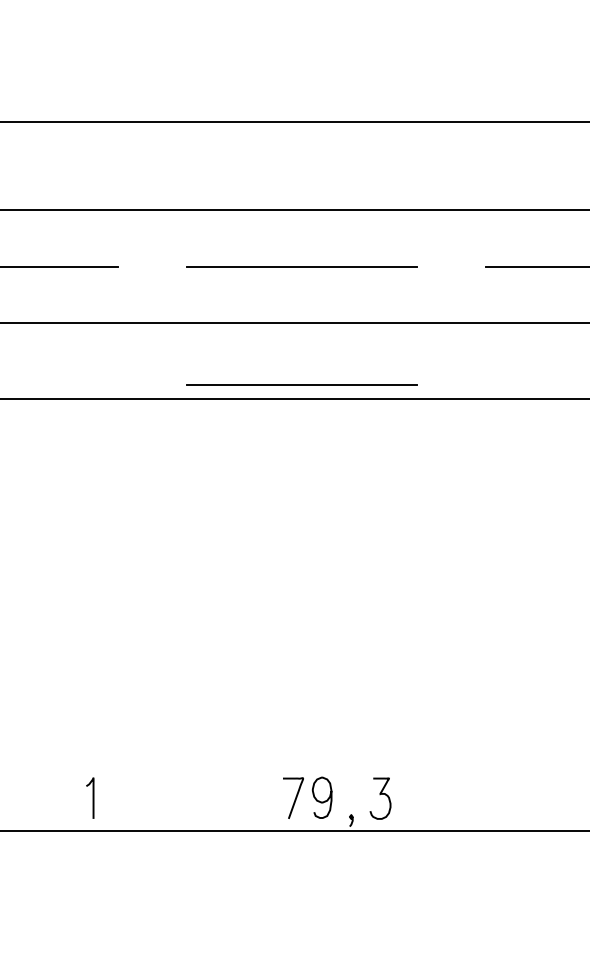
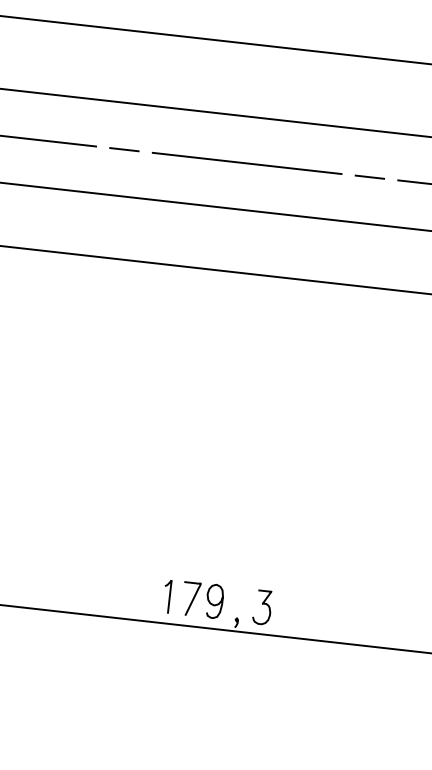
line: (152, 266) -> (124, 149), added
line: (451, 266) -> (369, 177), added
line: (301, 384) -> (235, 260), removed
curve: (92, 797) -> (169, 596), moved

